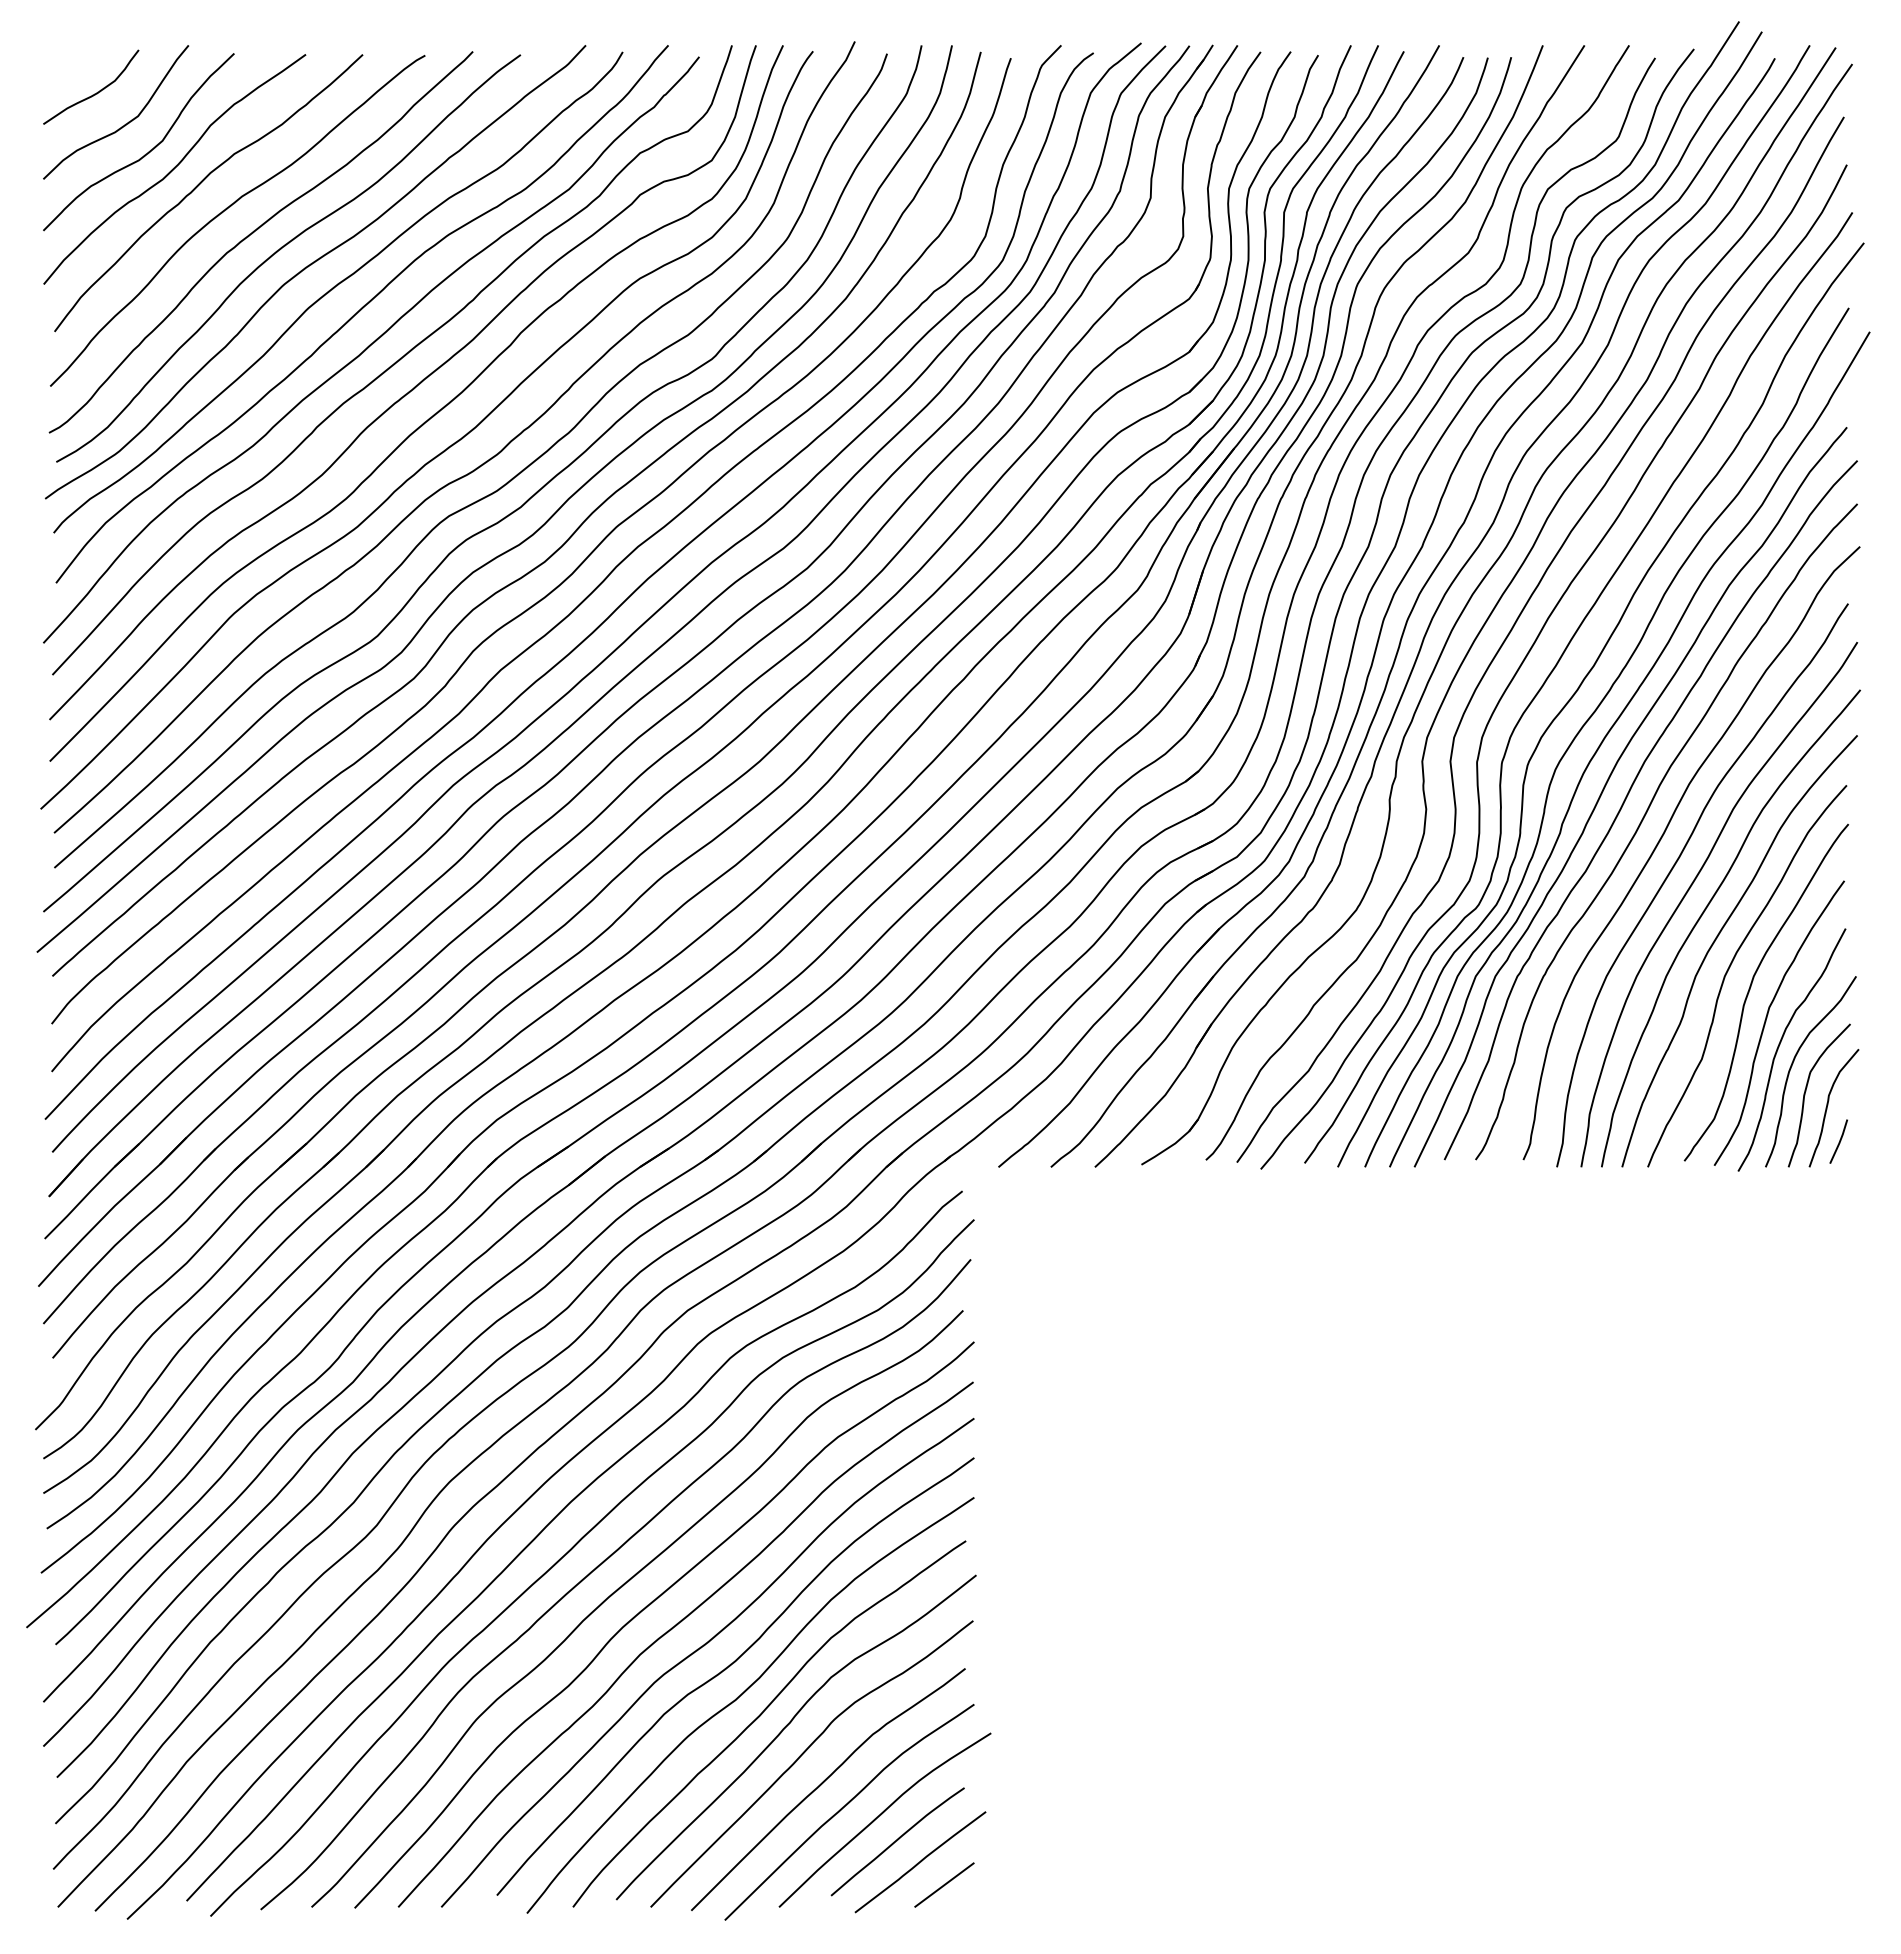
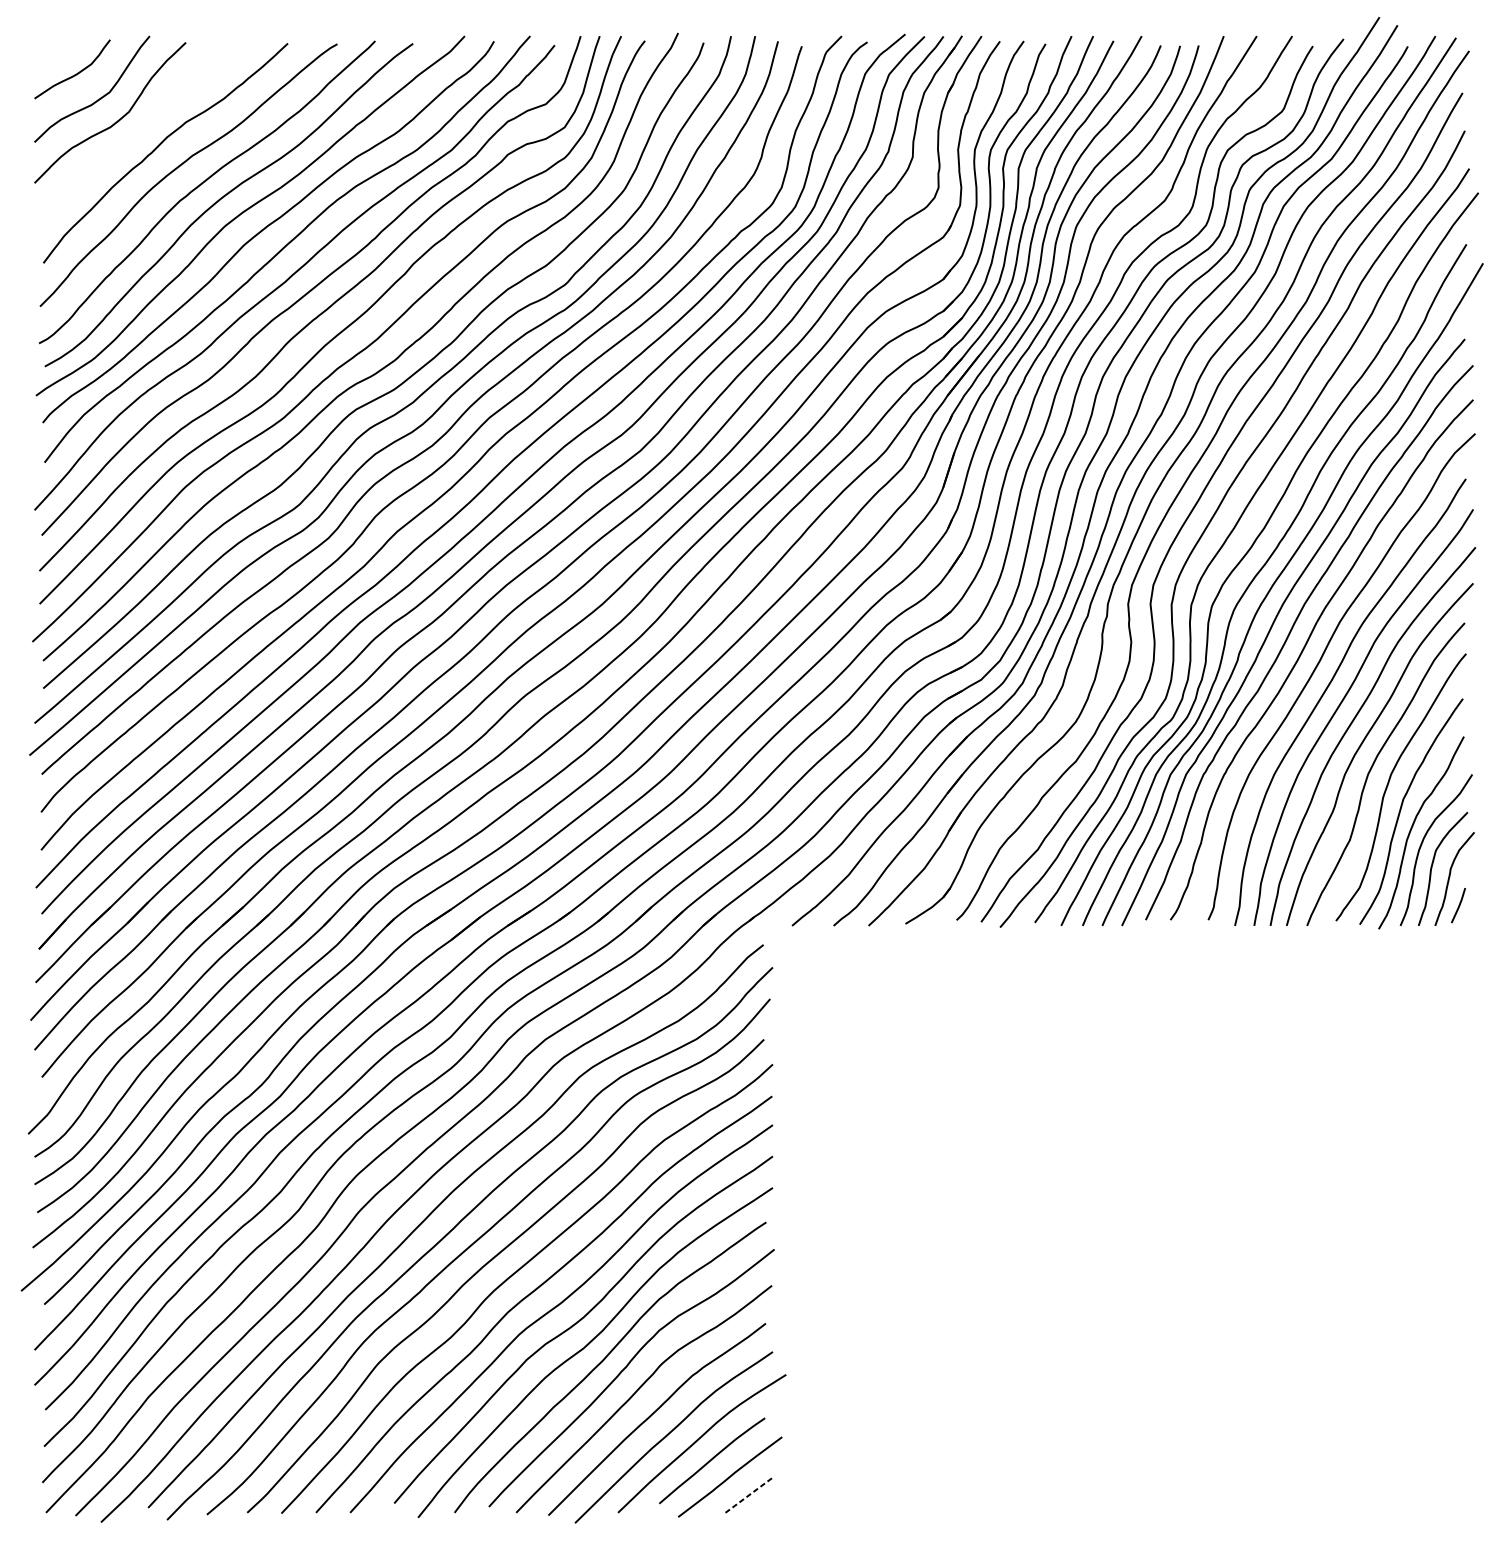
curve: (174, 169) -> (138, 134), removed
line: (944, 1884) -> (749, 1494), solid -> dashed

